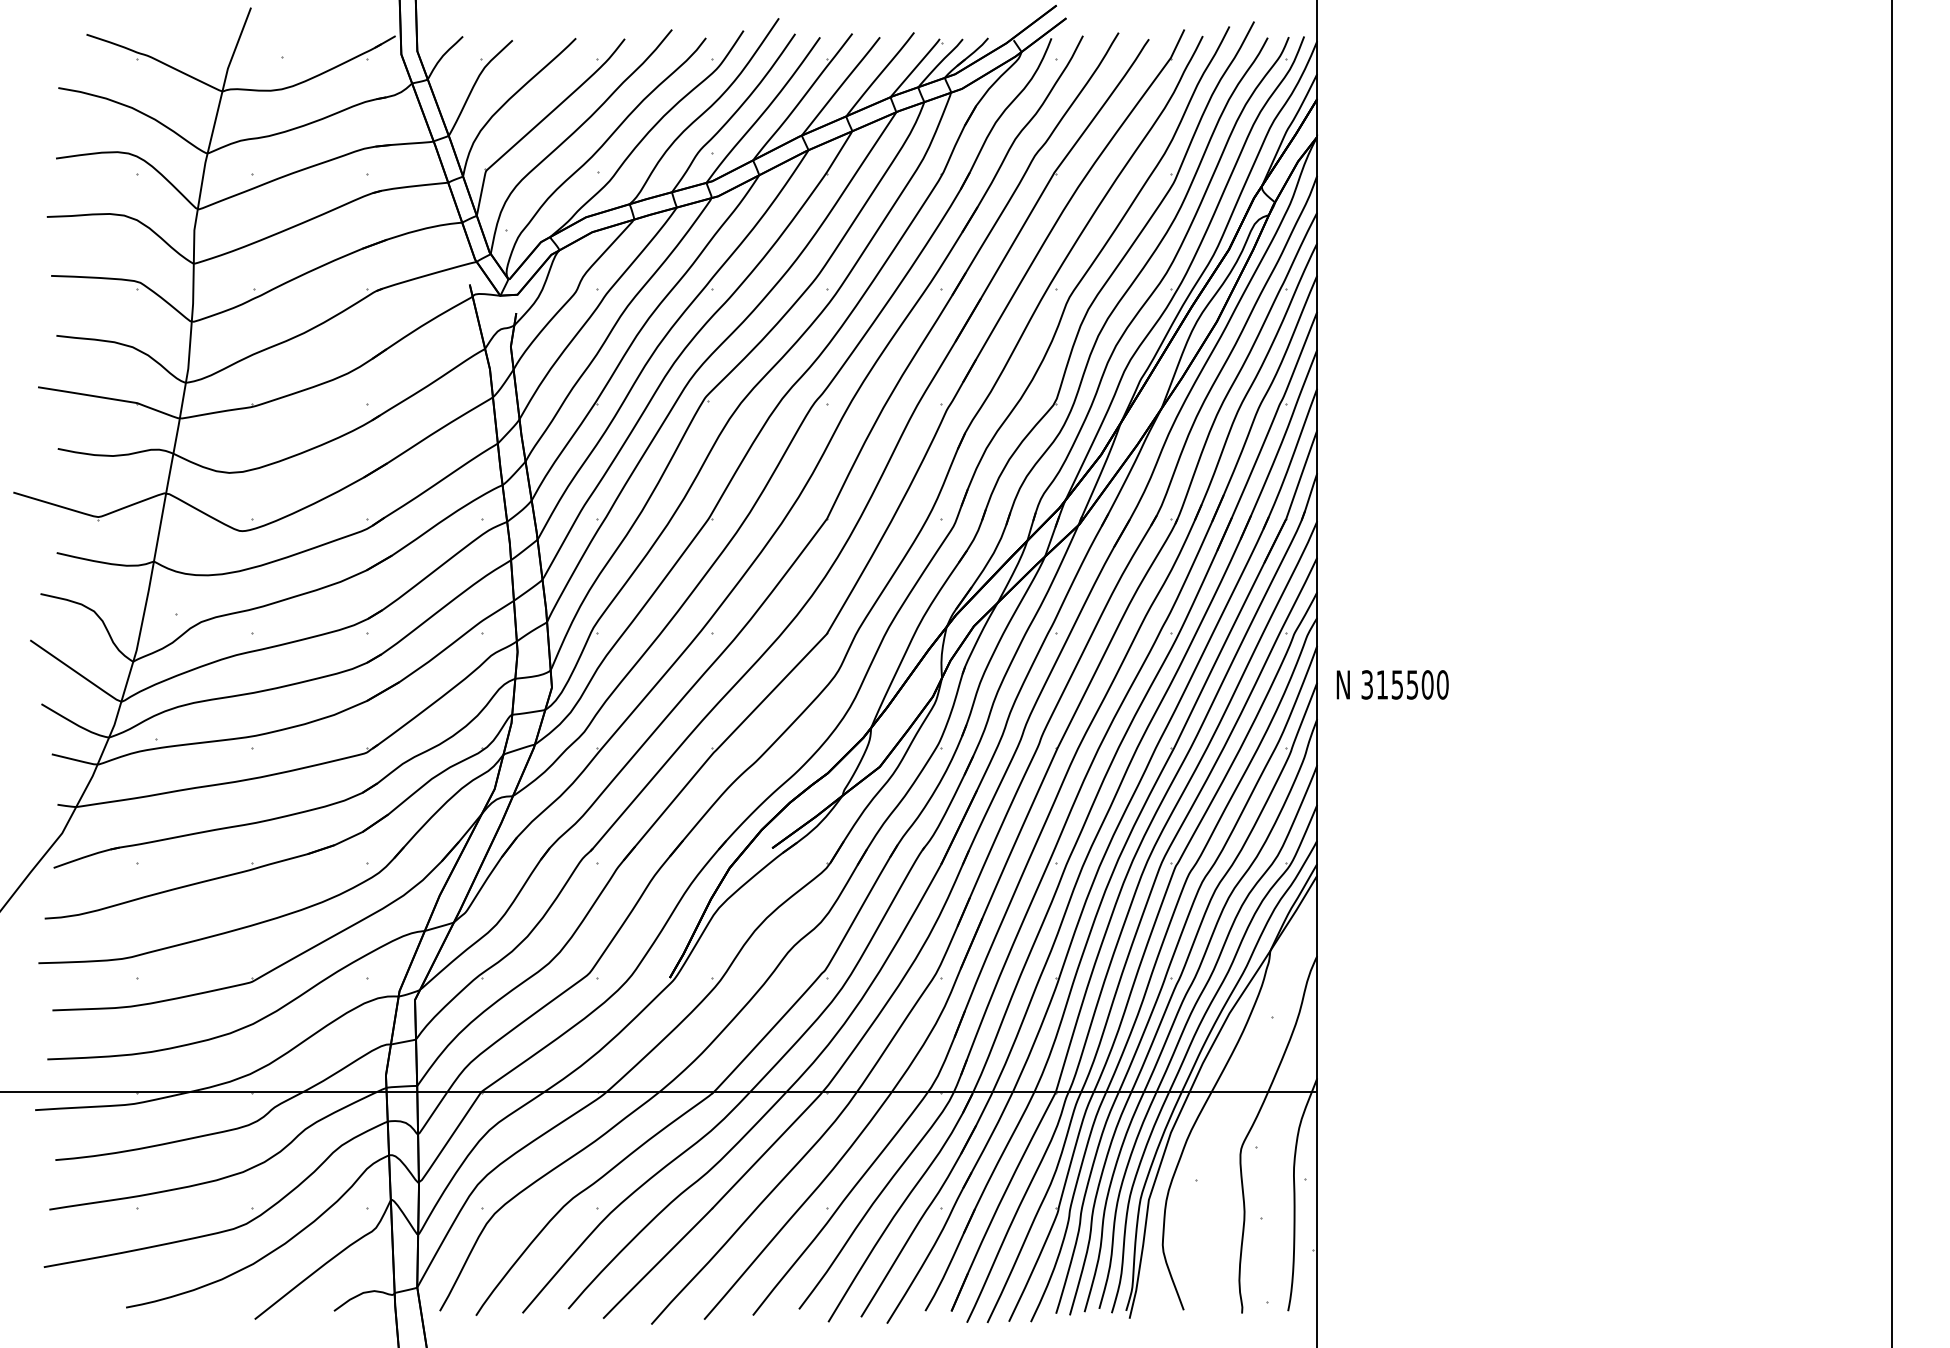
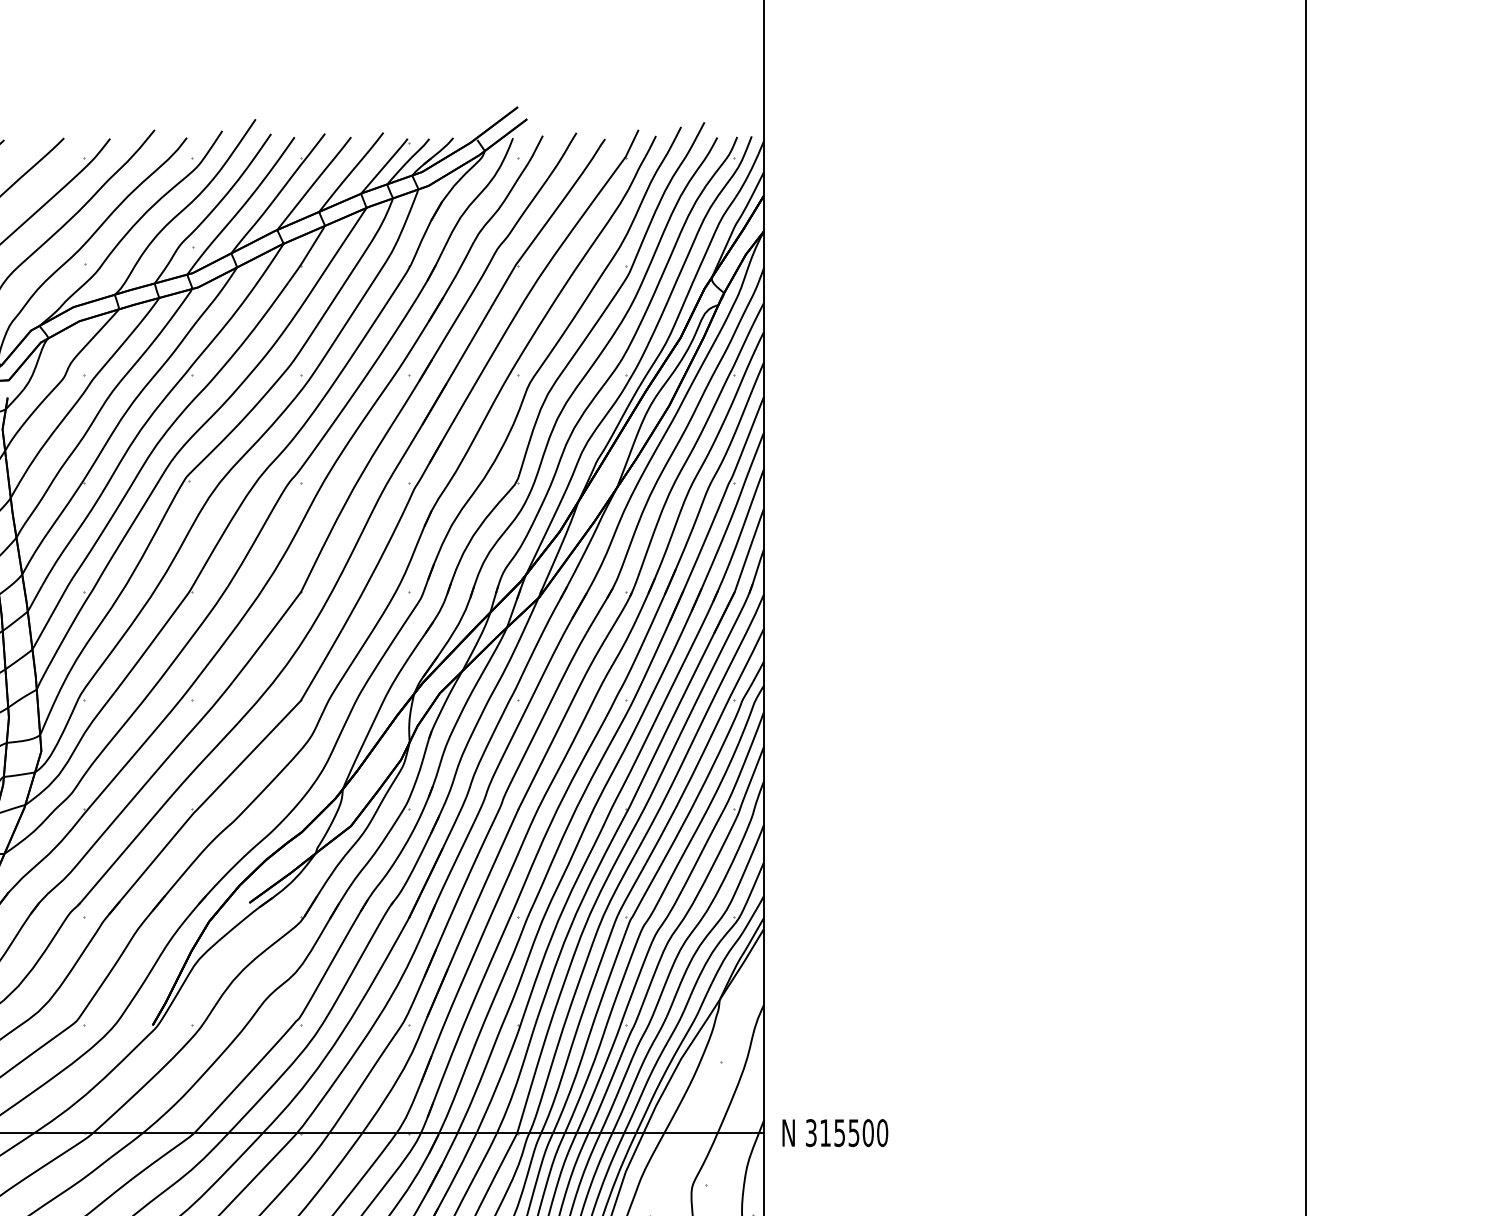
text: (1392, 684) -> (835, 1132), moved

